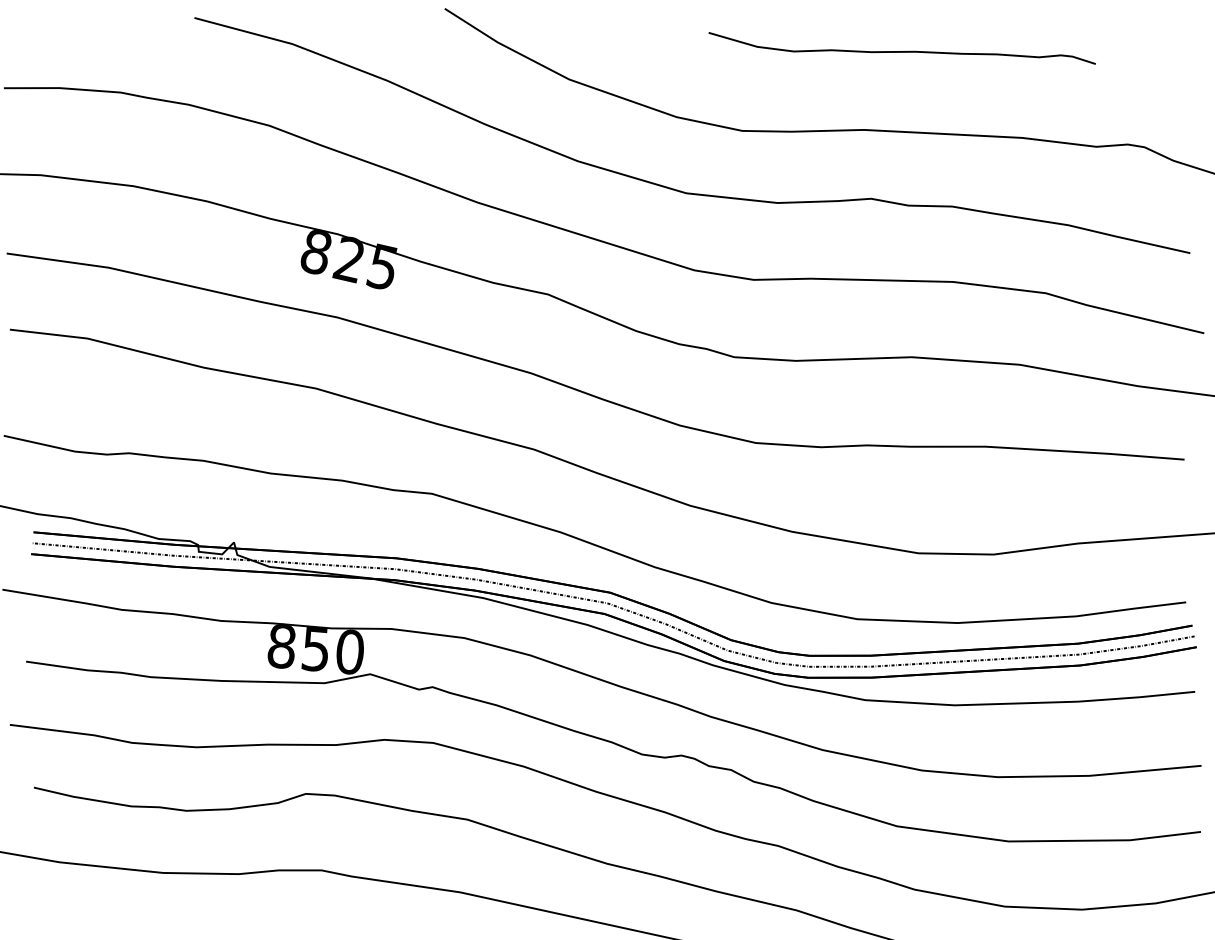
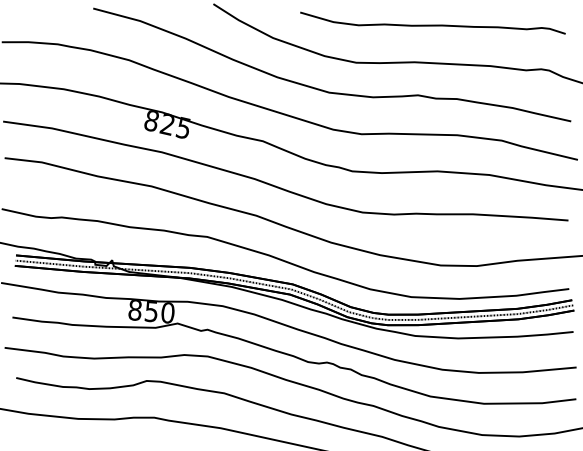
part: (901, 47) -> (432, 22), size x1.43

